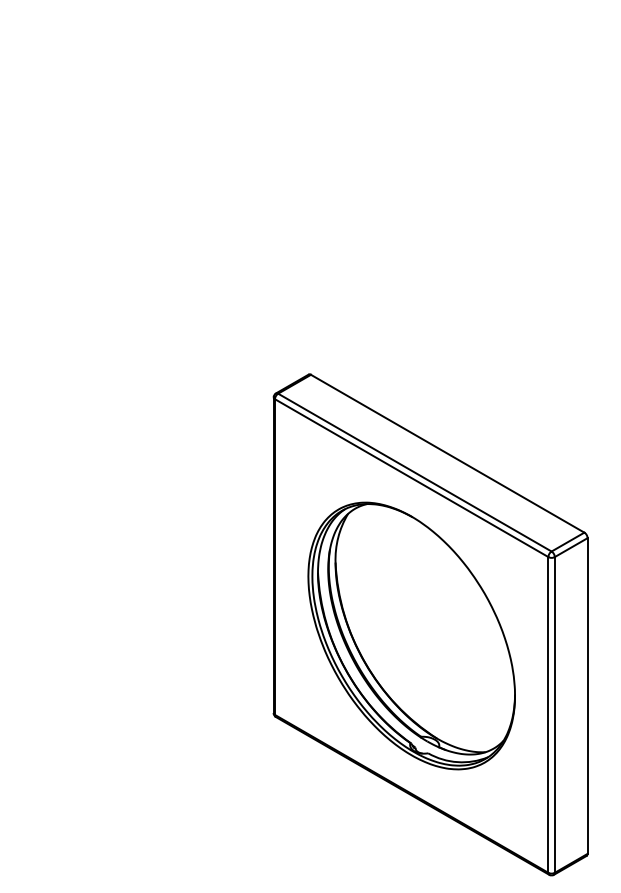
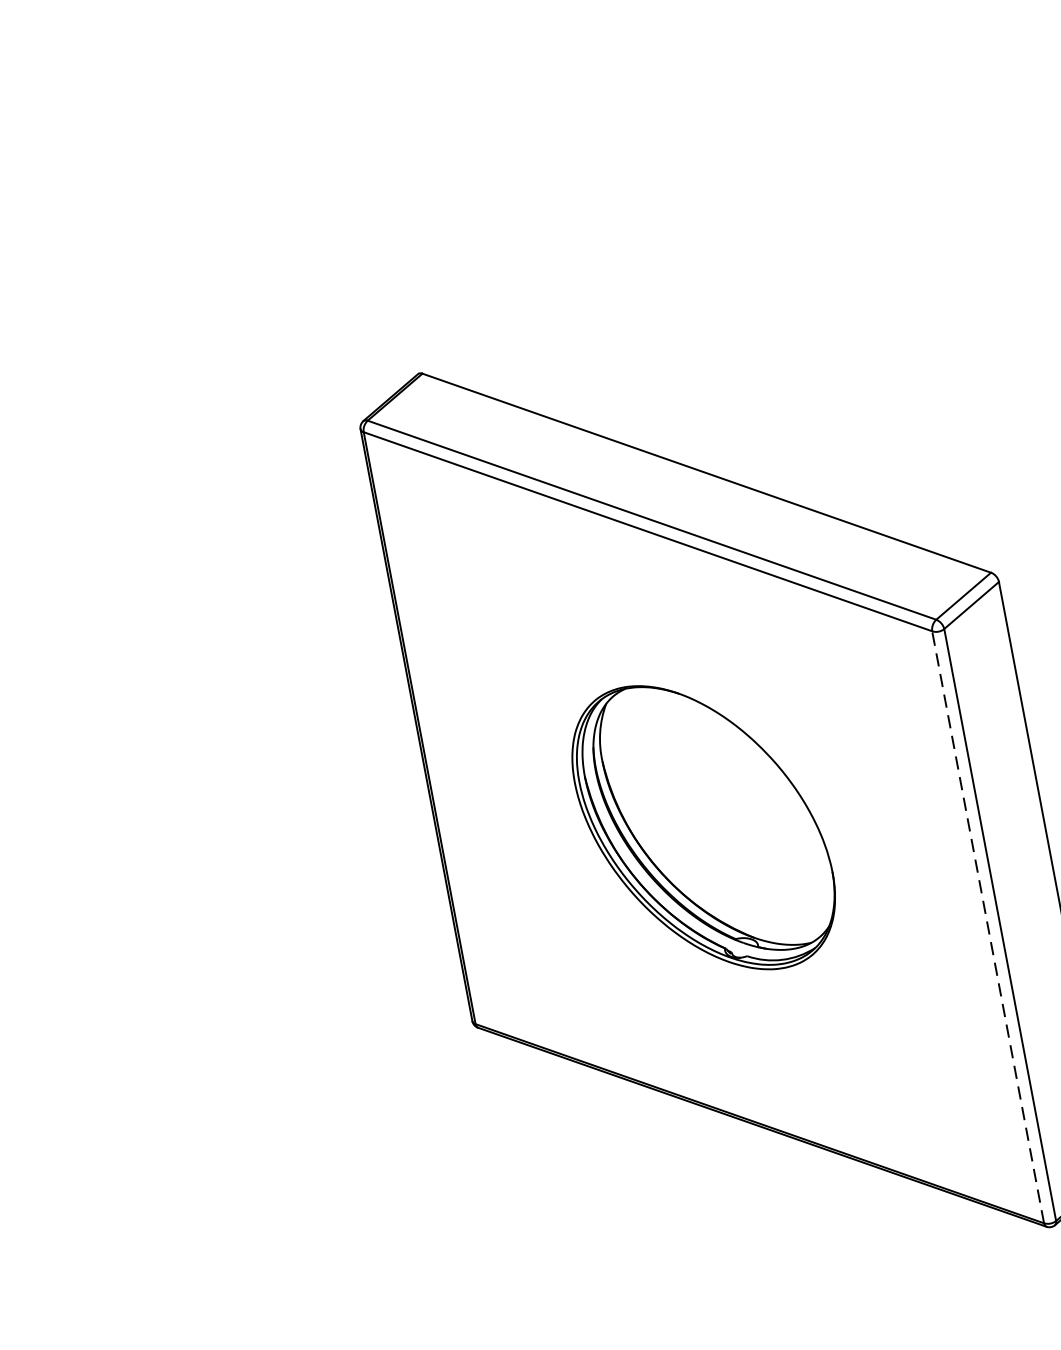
part: (411, 635) -> (703, 826), size x0.6
line: (548, 714) -> (988, 926), solid -> dashed

